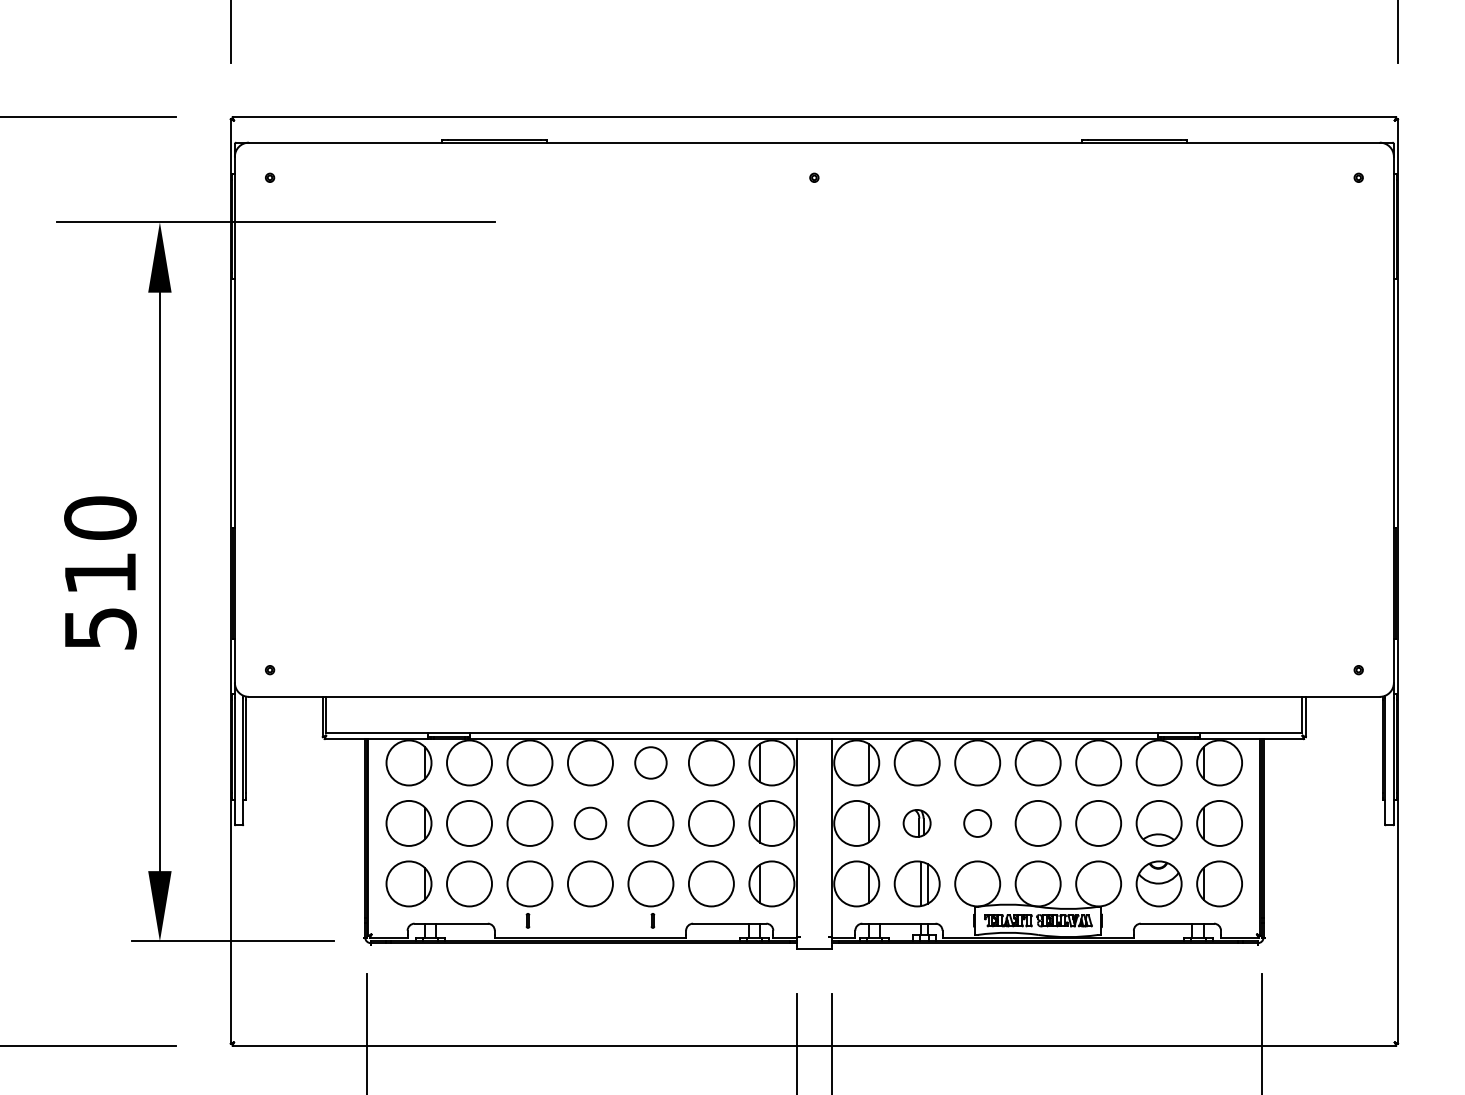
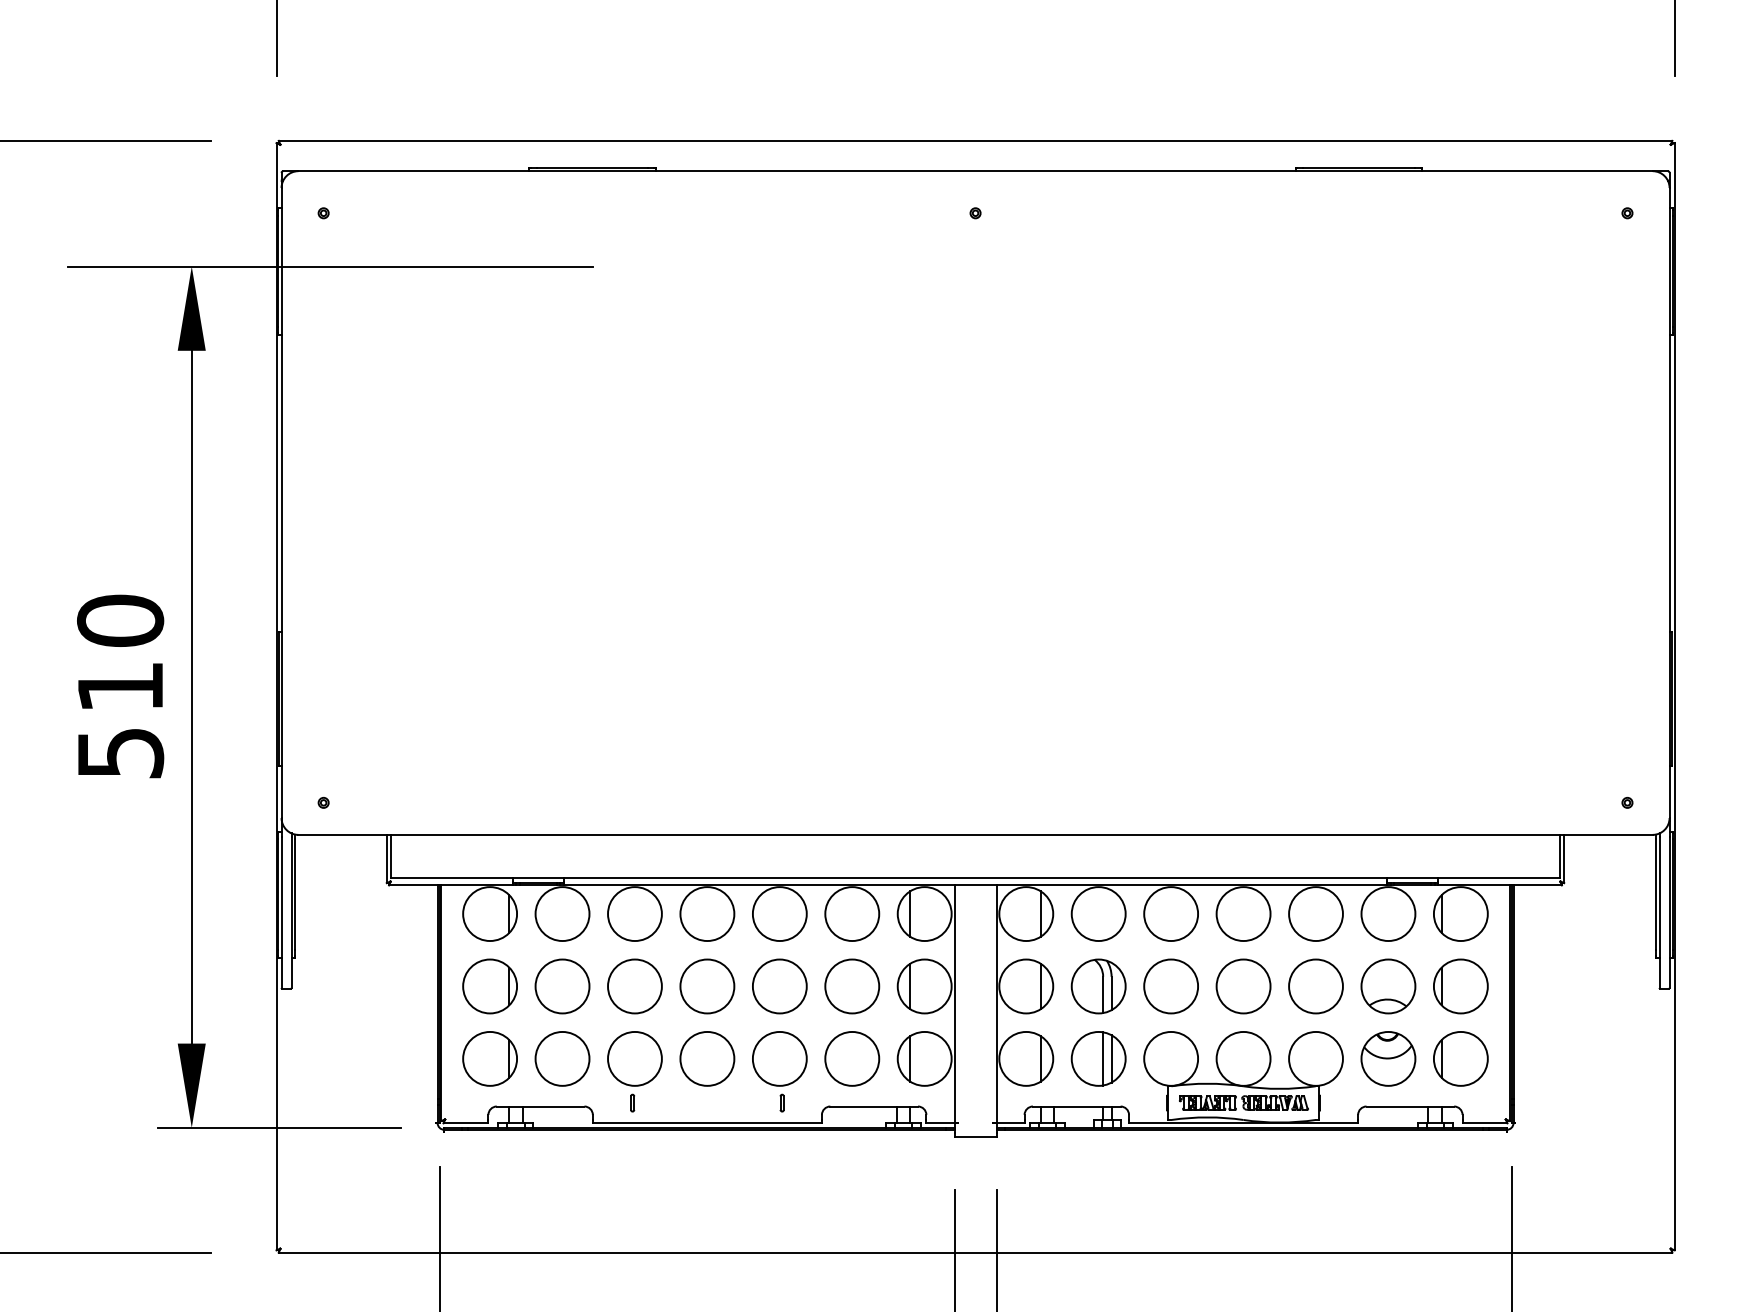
circle: (650, 763) -> (779, 914), size x1.43
circle: (590, 823) -> (707, 986), size x1.43
part: (917, 823) -> (1098, 986), size x1.67
circle: (977, 823) -> (1171, 986), size x1.67

